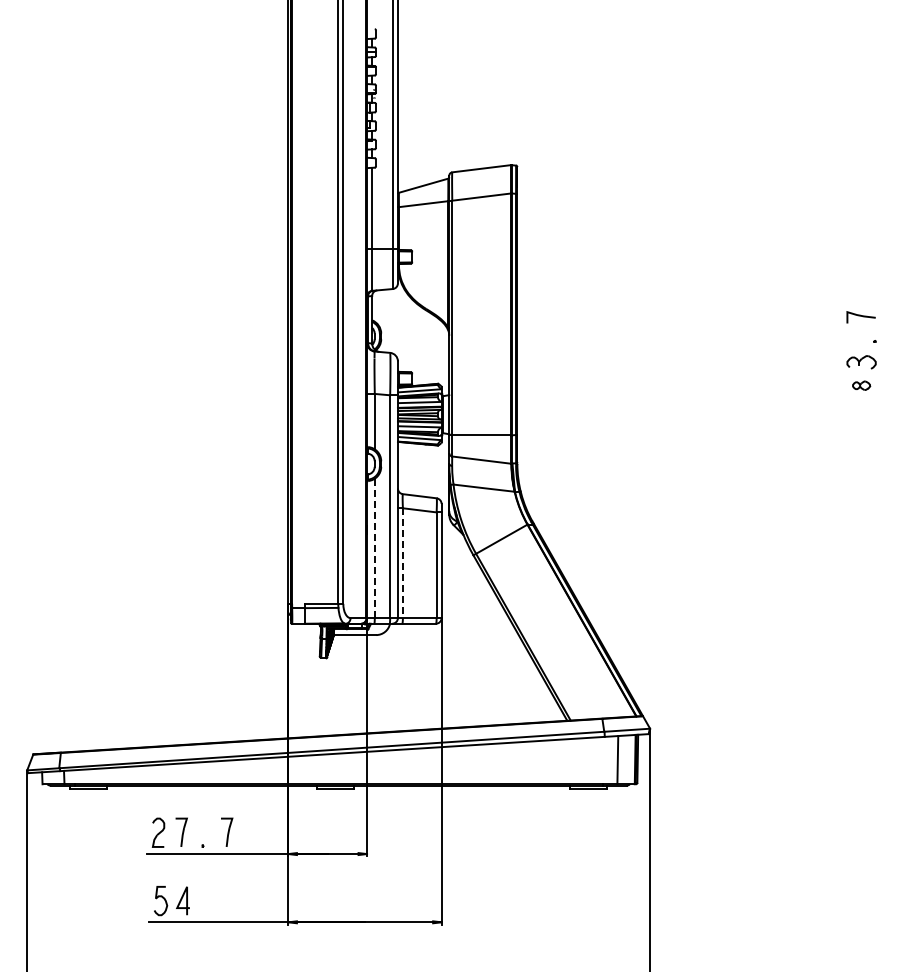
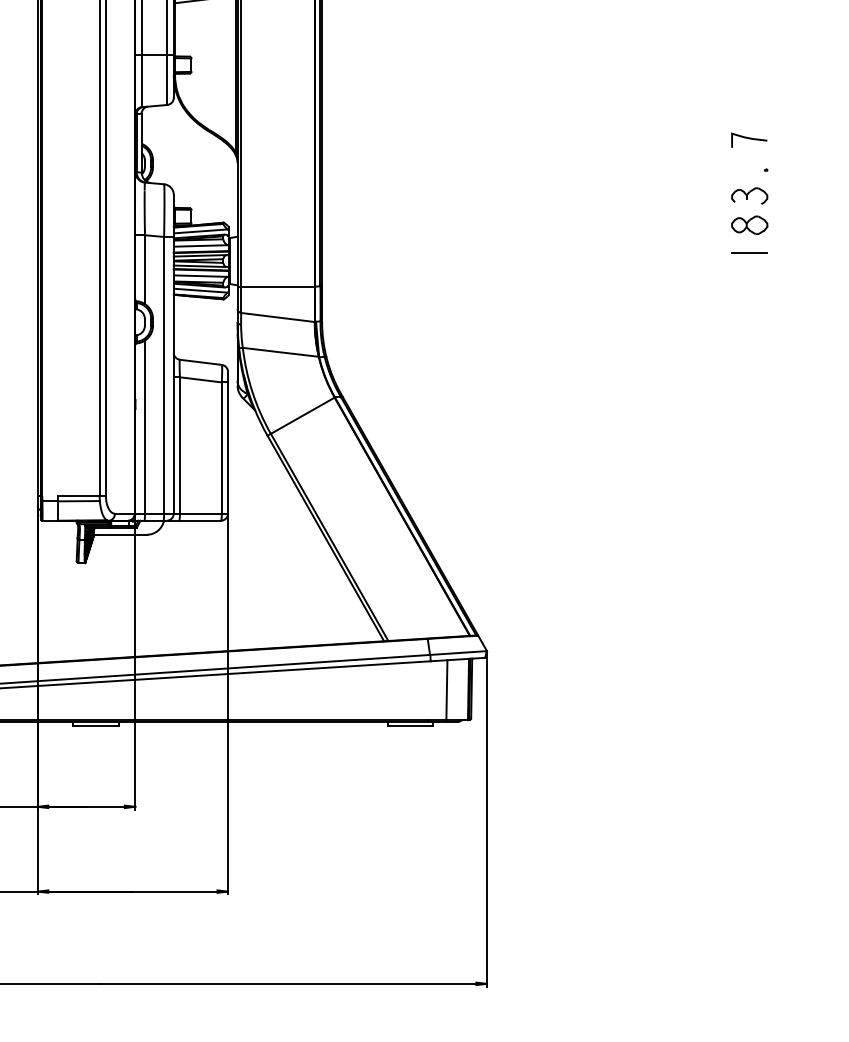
part: (861, 385) -> (749, 224), size x1.67
line: (861, 408) -> (749, 253), added
line: (374, 548) -> (144, 427), dashed -> solid
line: (402, 563) -> (179, 445), dashed -> solid

